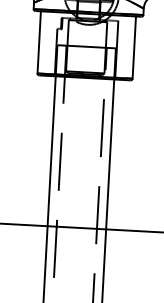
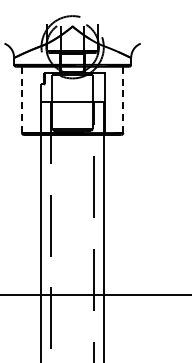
line: (38, 42) -> (21, 100), solid -> dashed
line: (134, 47) -> (123, 99), solid -> dashed

